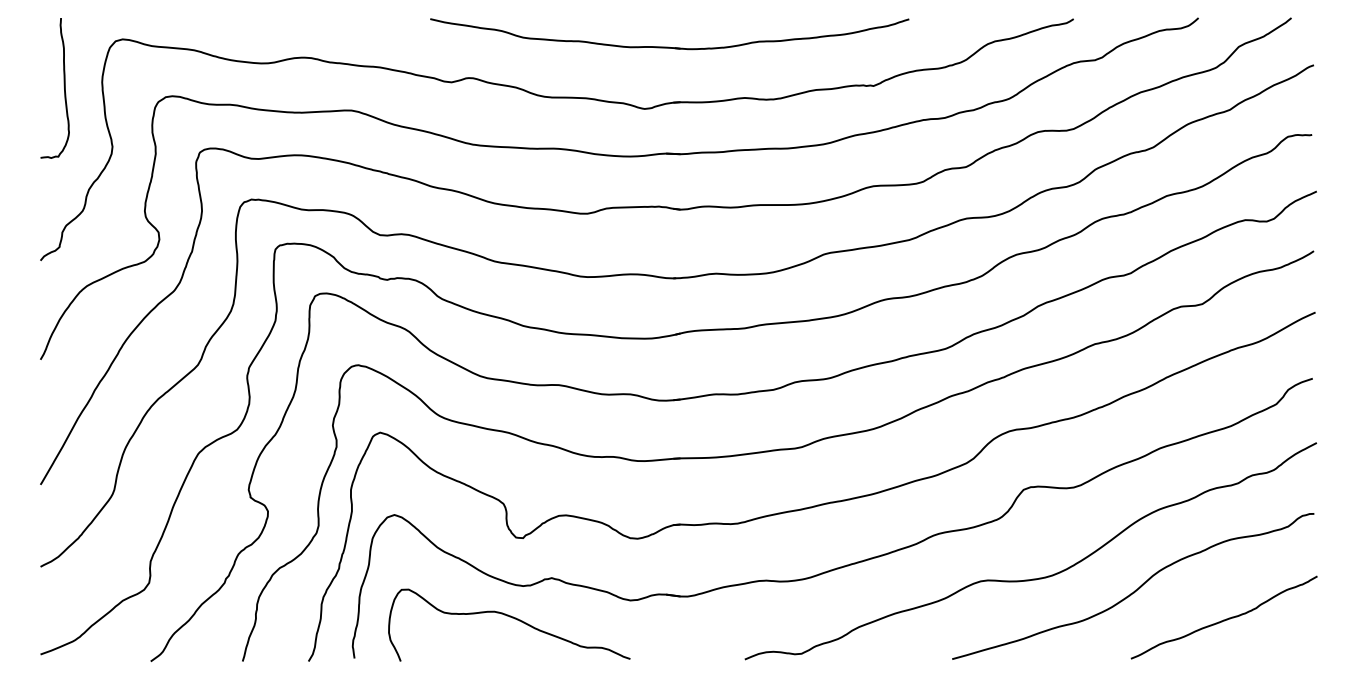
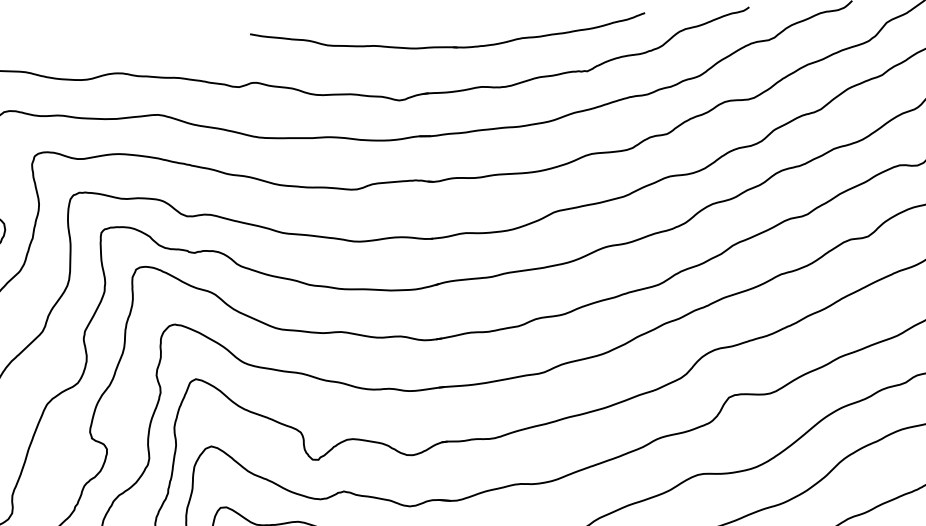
part: (669, 46) -> (448, 46), moved

